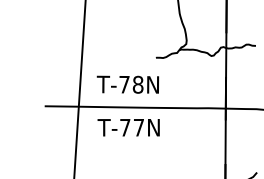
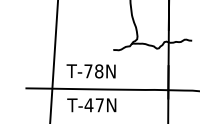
text: (124, 127) -> (88, 105), T-77N -> T-47N

